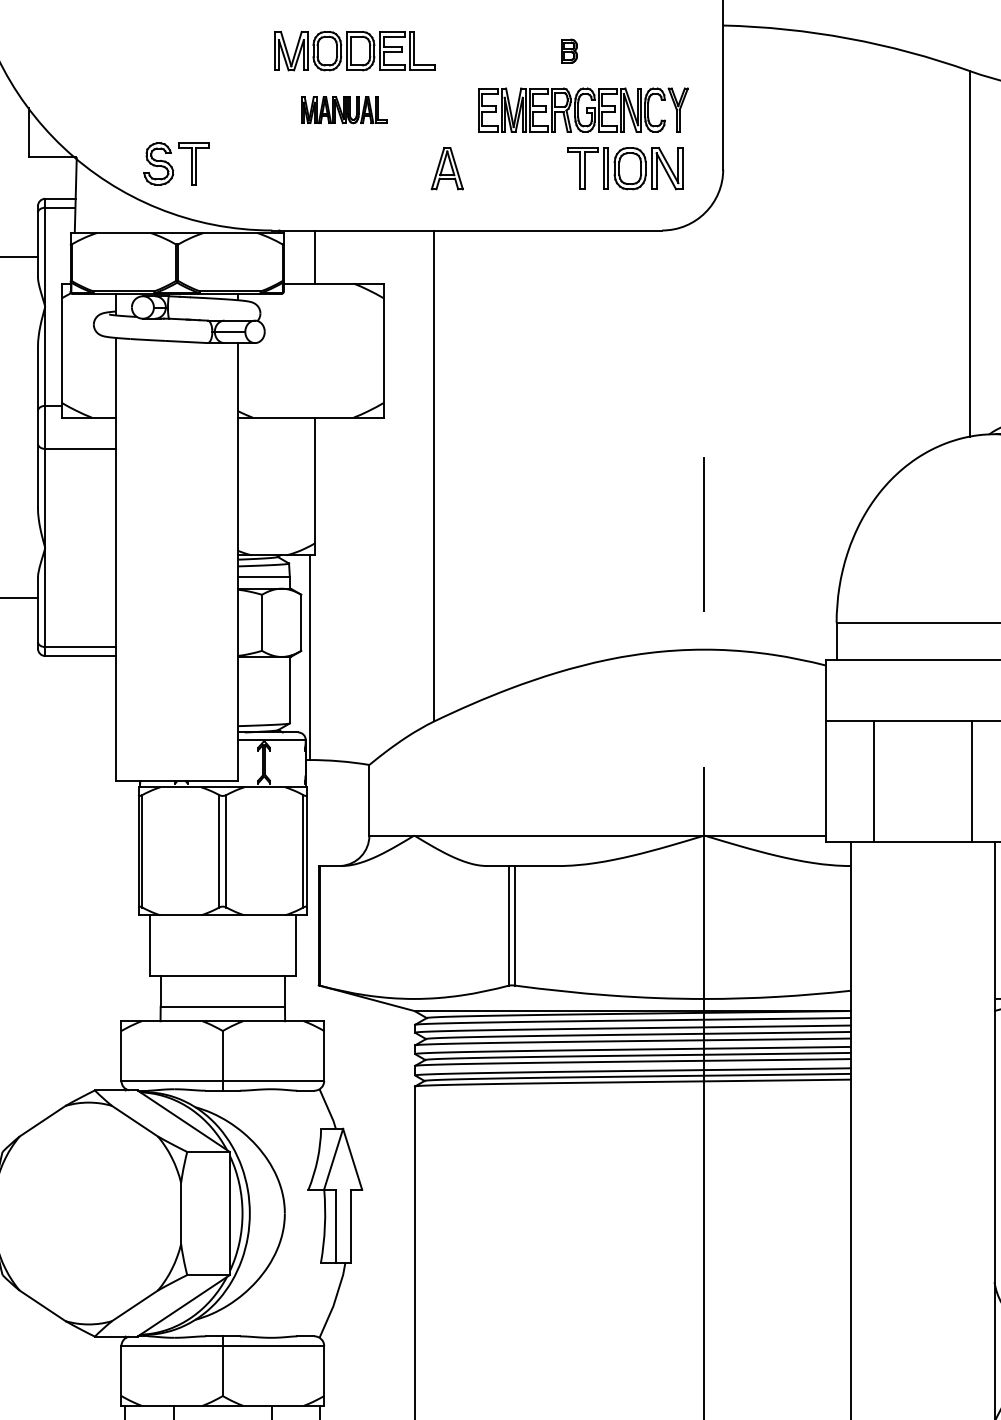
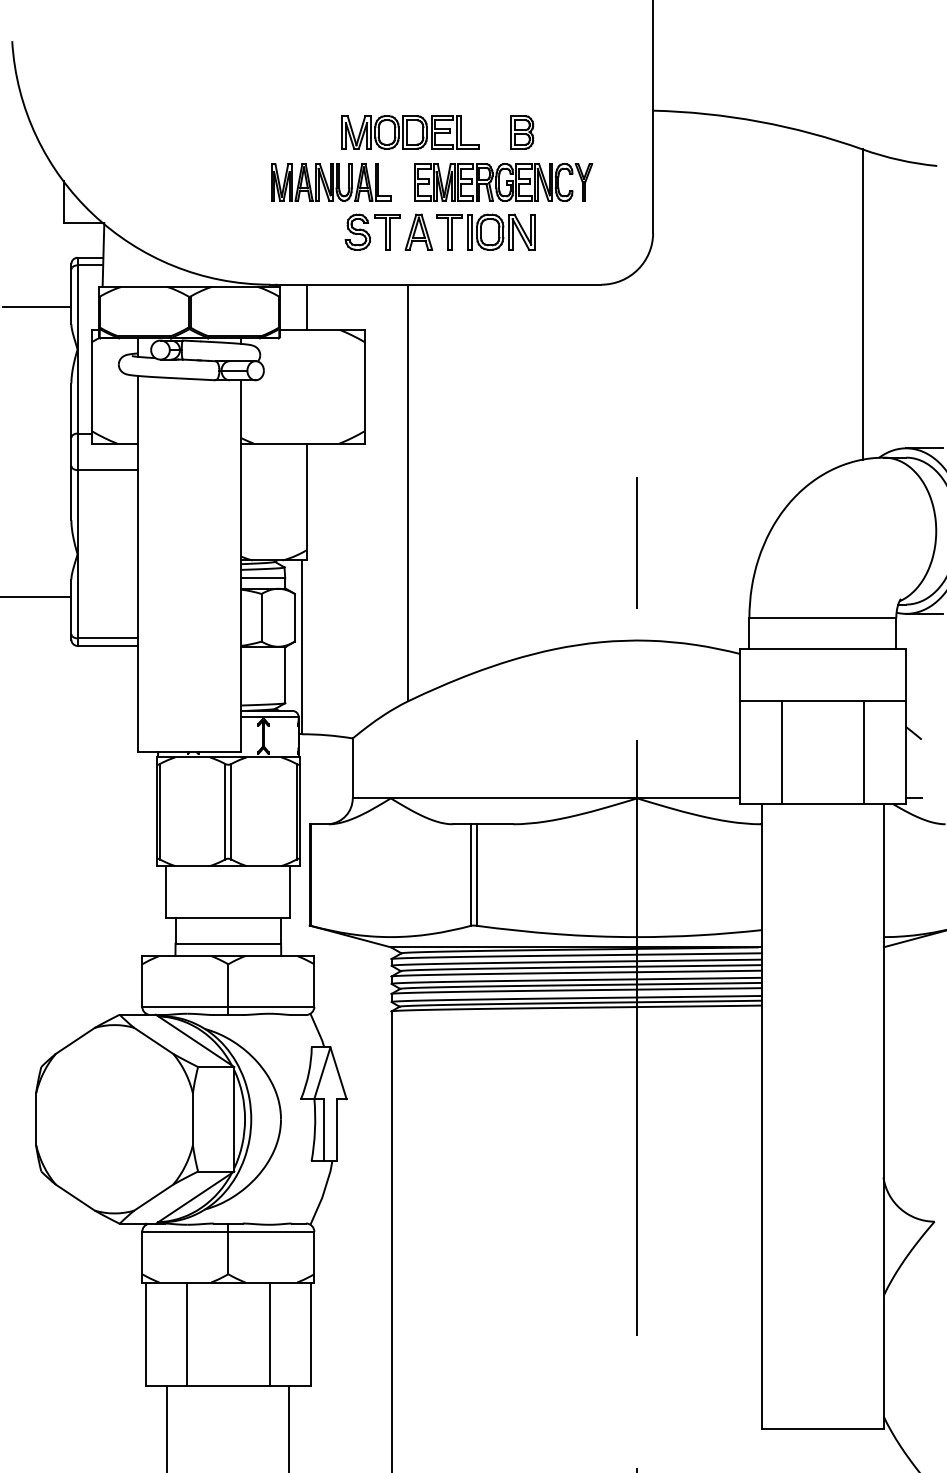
part: (354, 51) -> (410, 132), moved
part: (569, 51) -> (522, 132), size x1.67
part: (344, 110) -> (331, 182), size x1.67
part: (583, 110) -> (503, 182), moved
part: (175, 163) -> (372, 231), moved
part: (624, 167) -> (485, 231), moved

